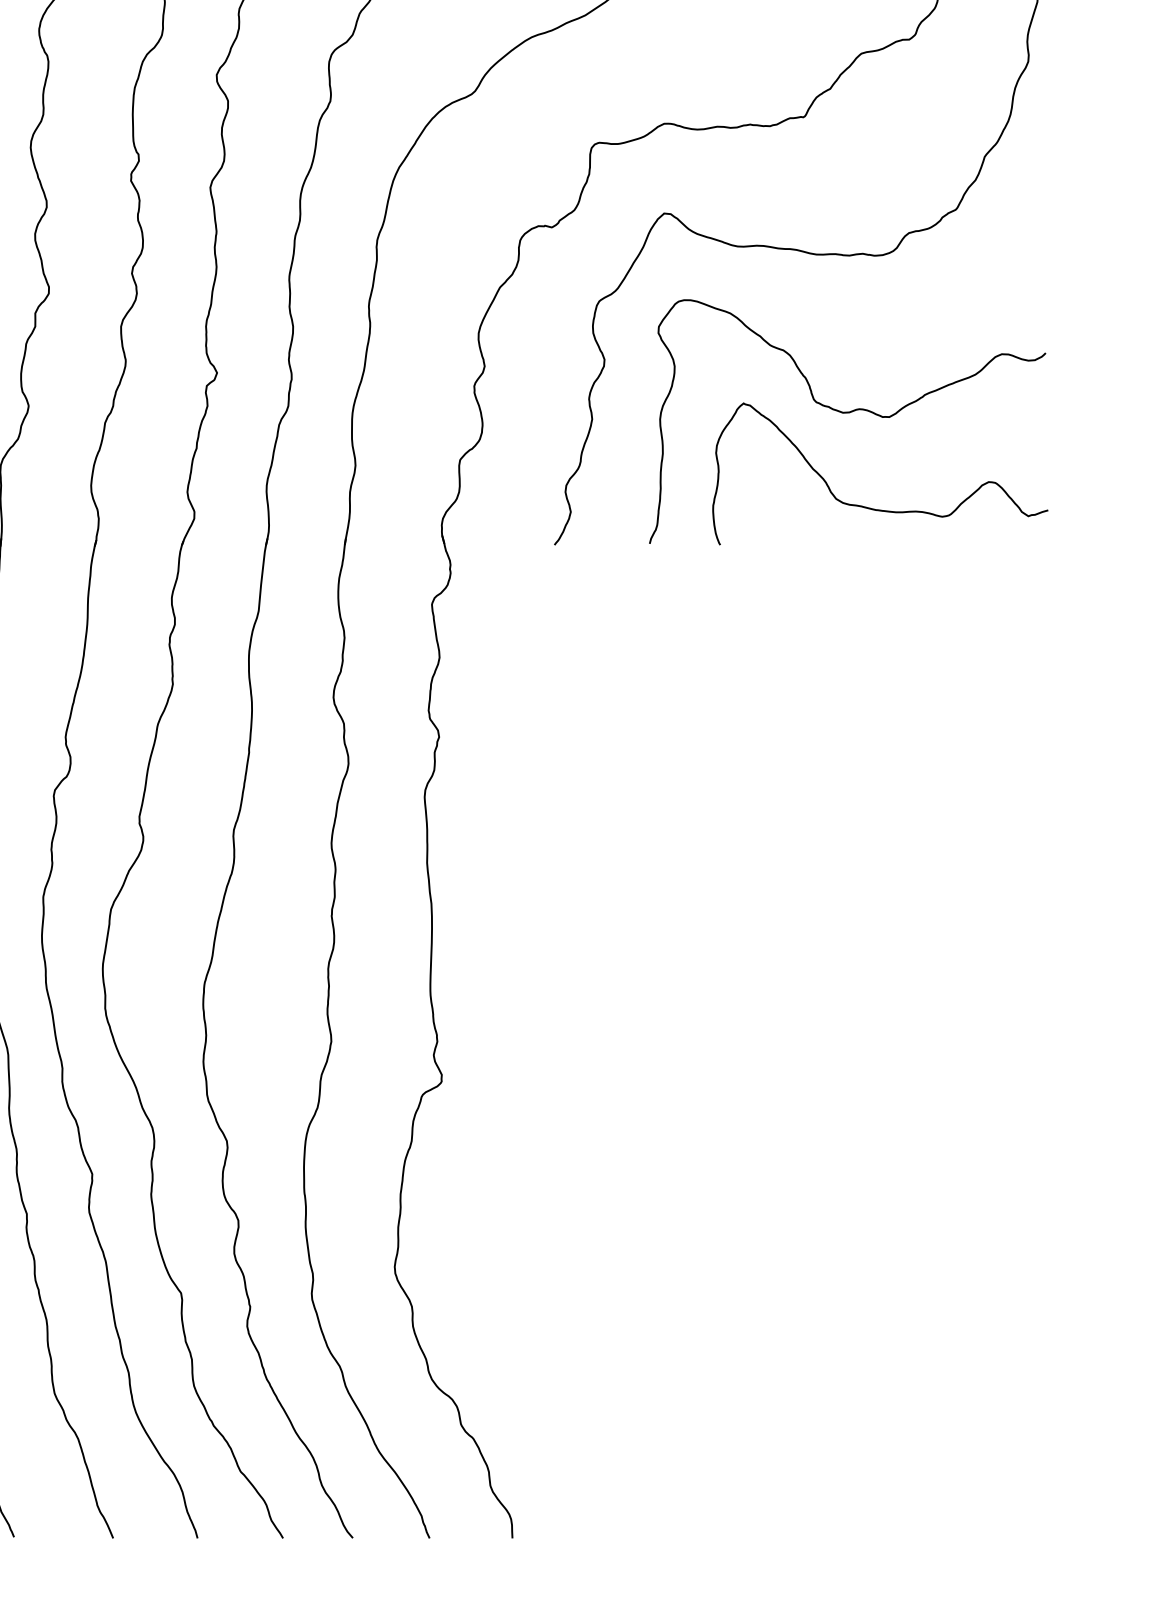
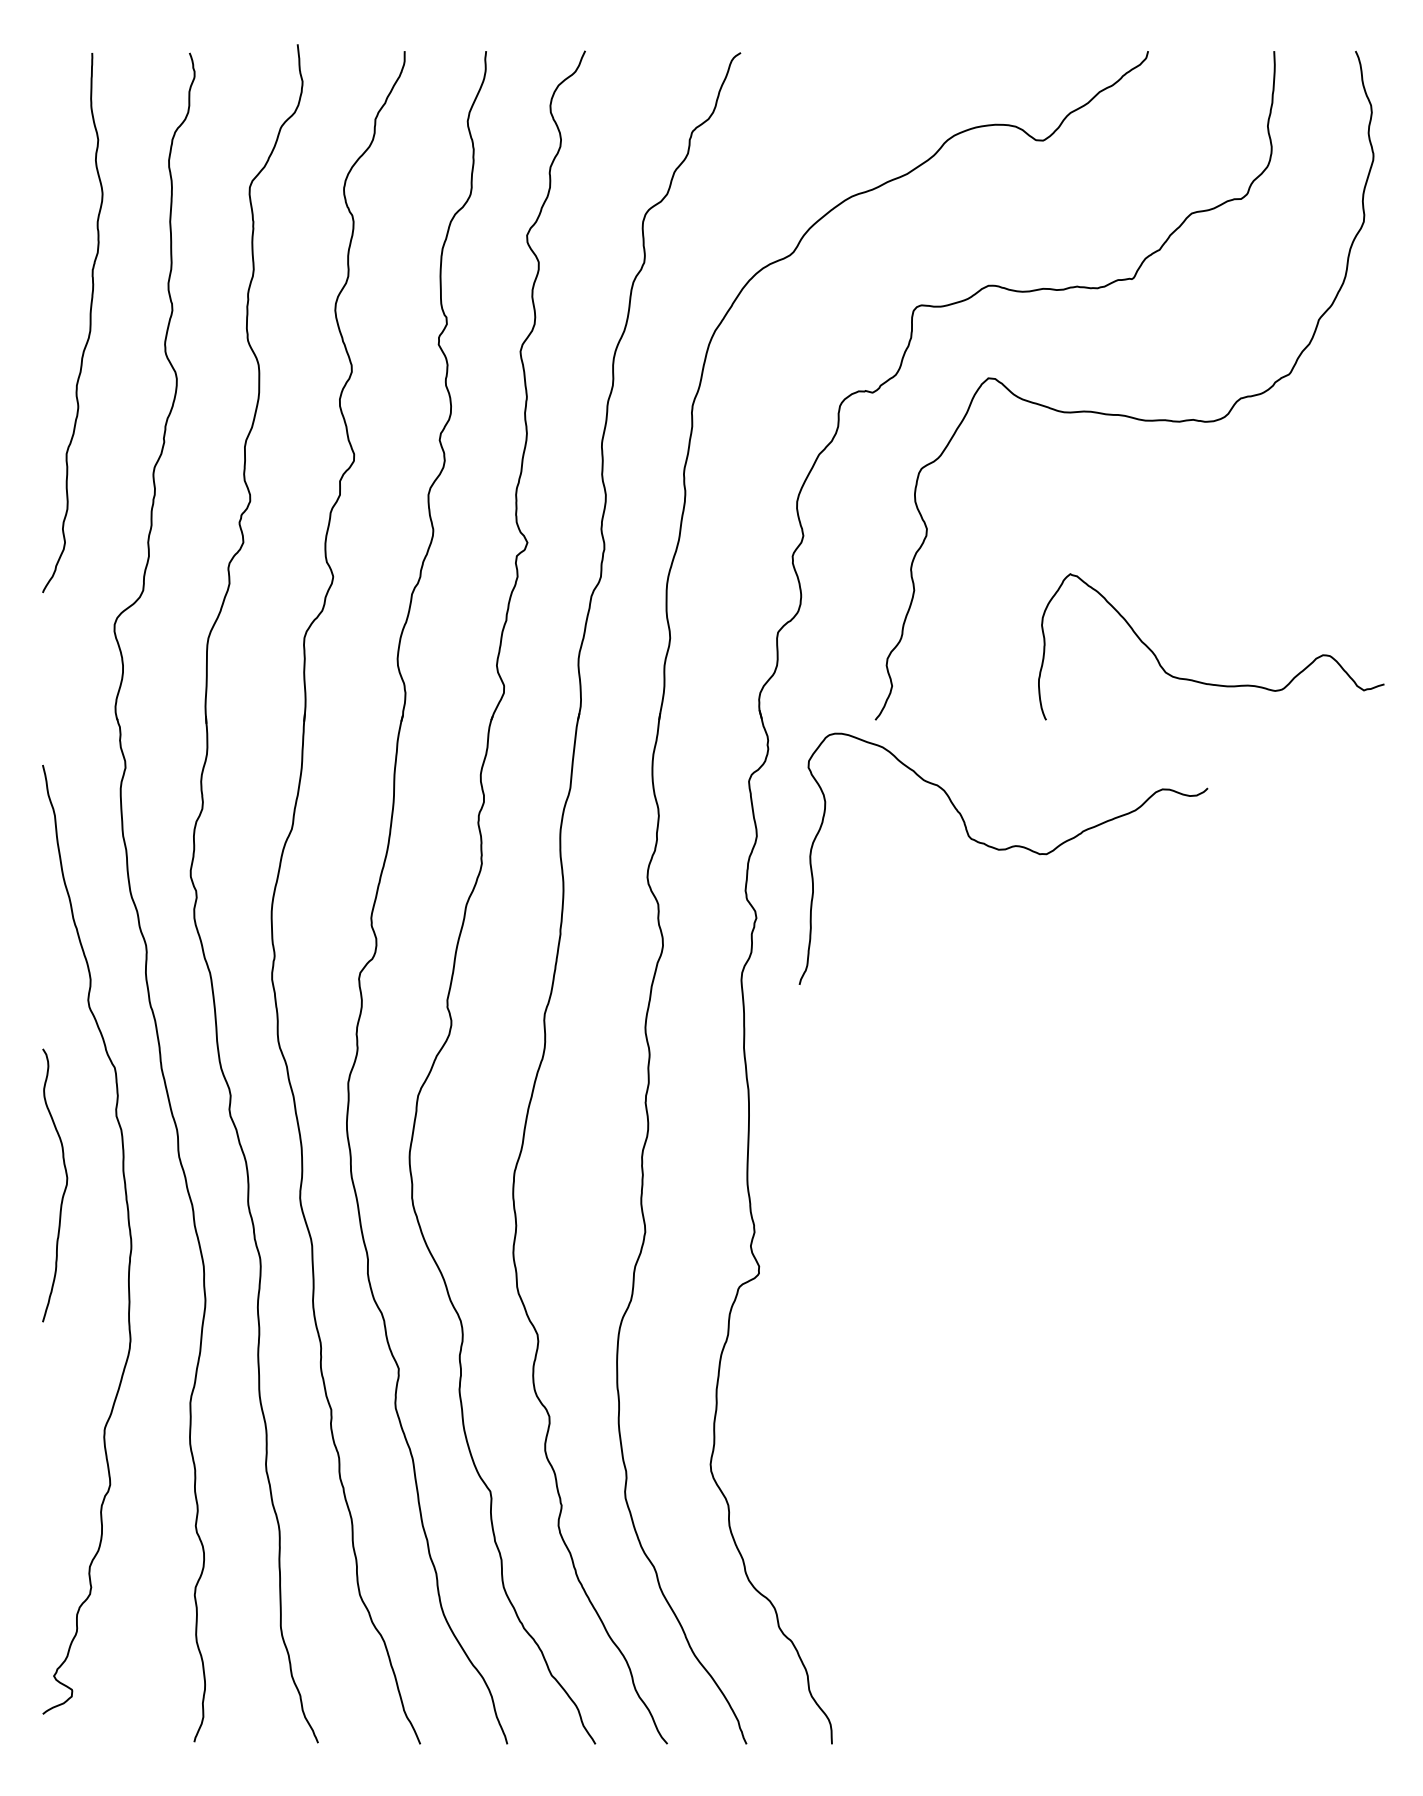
curve: (847, 413) -> (1003, 850), moved

